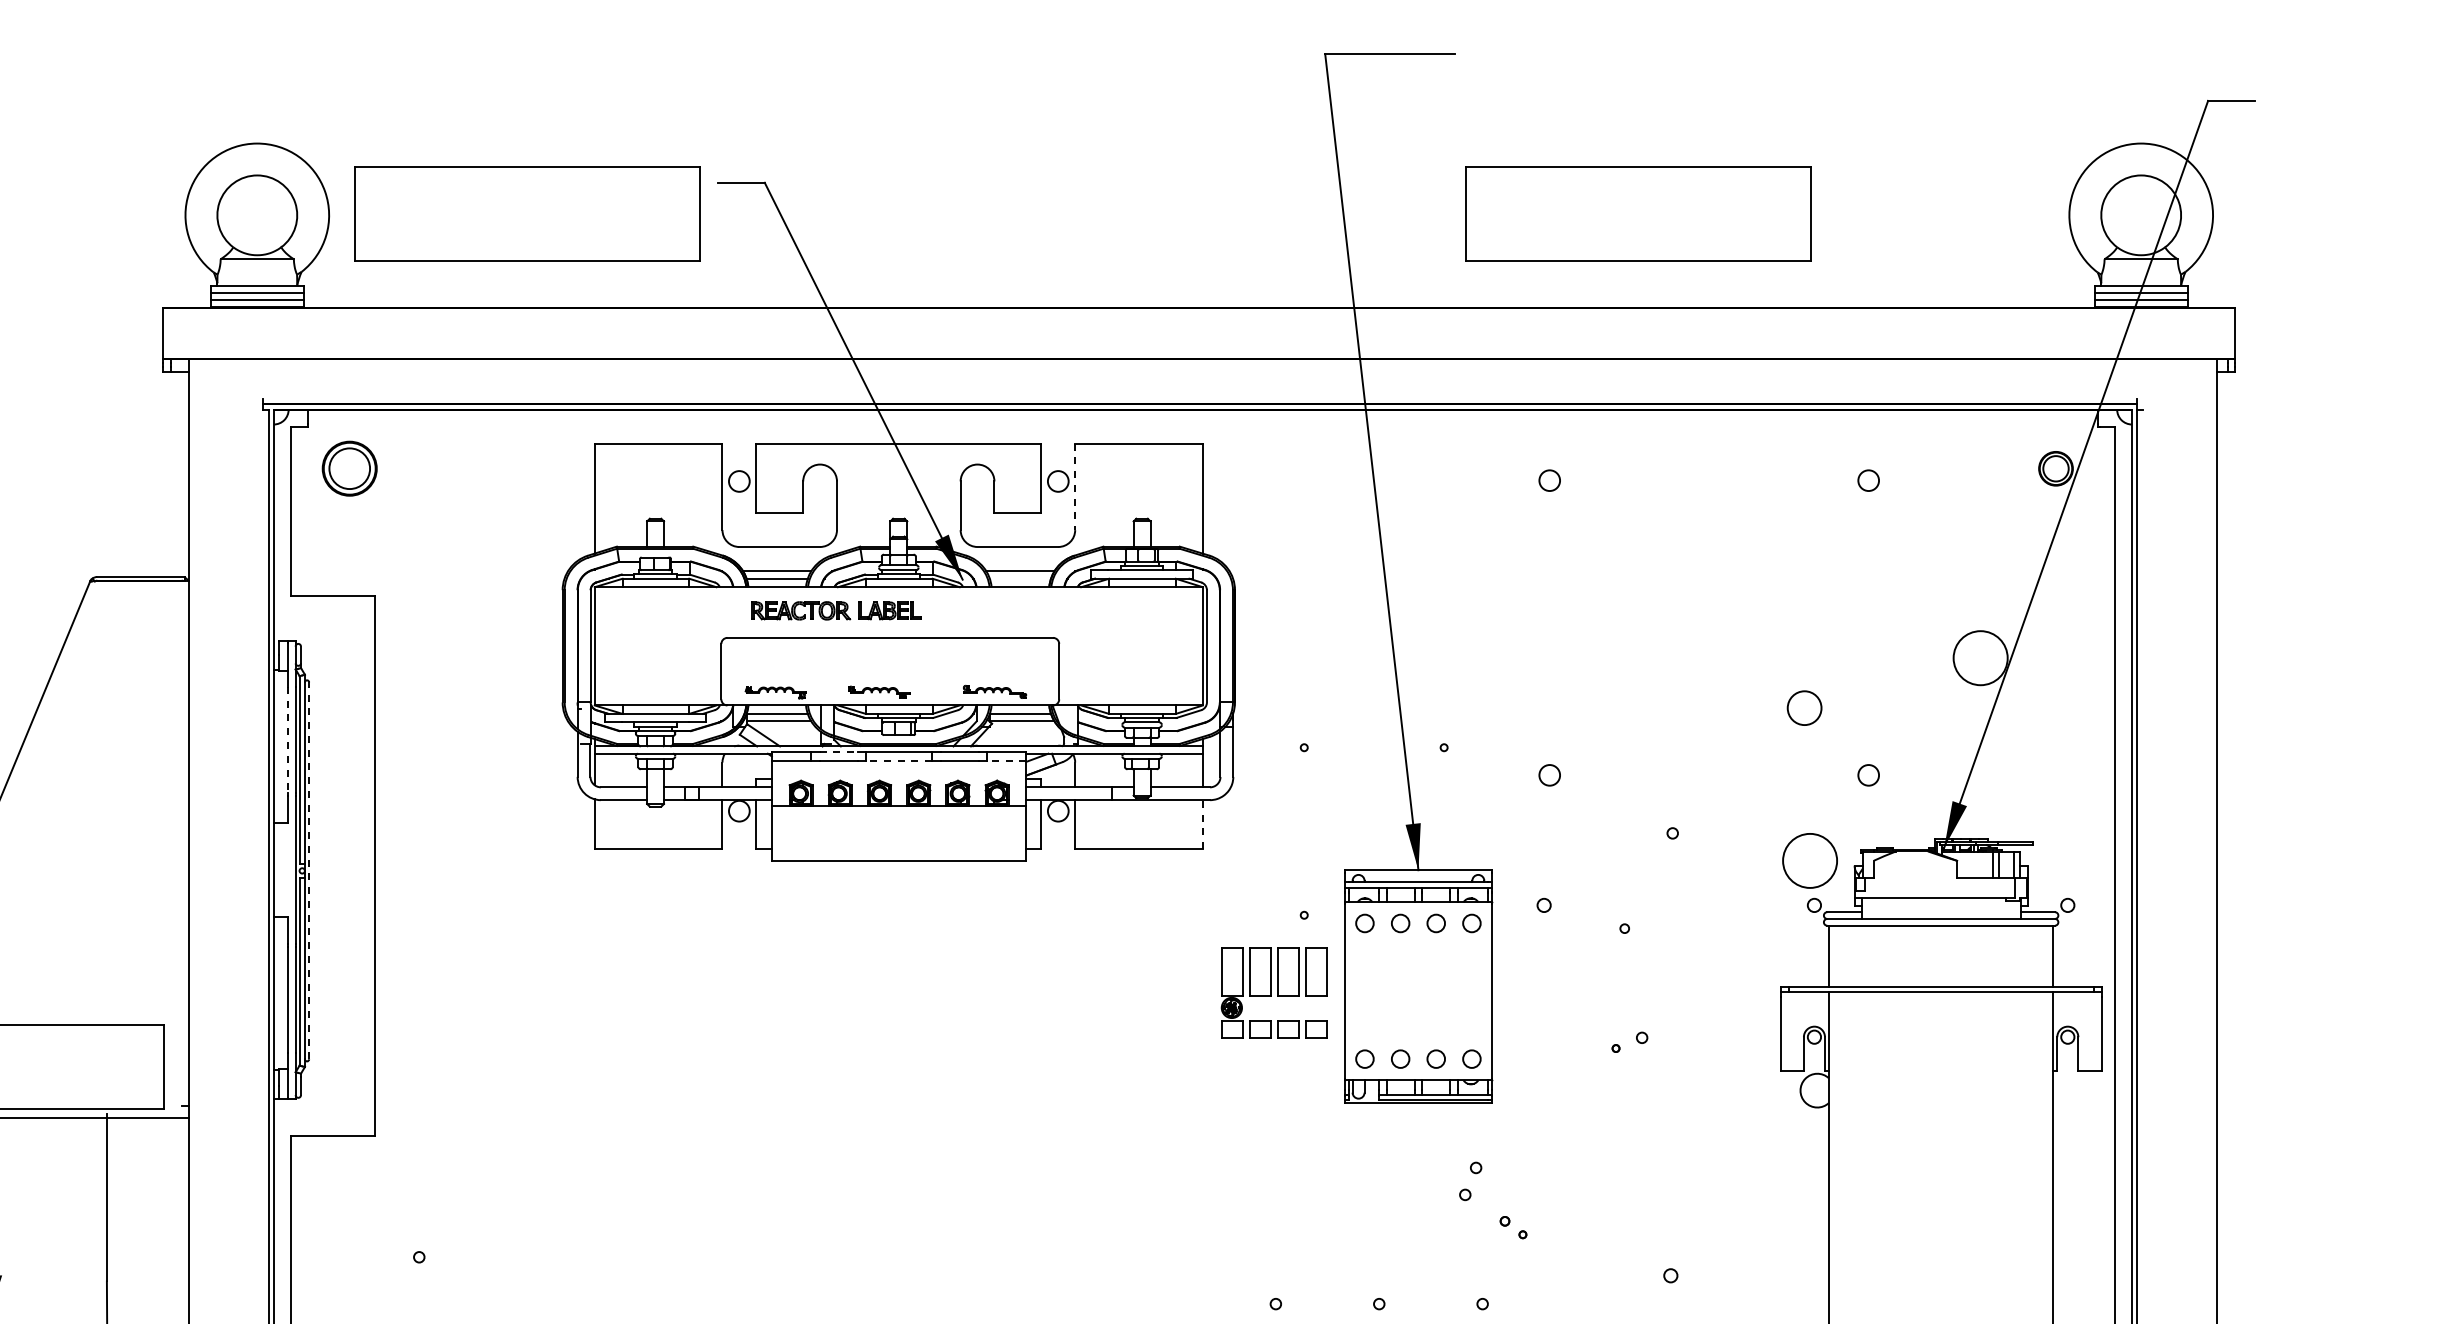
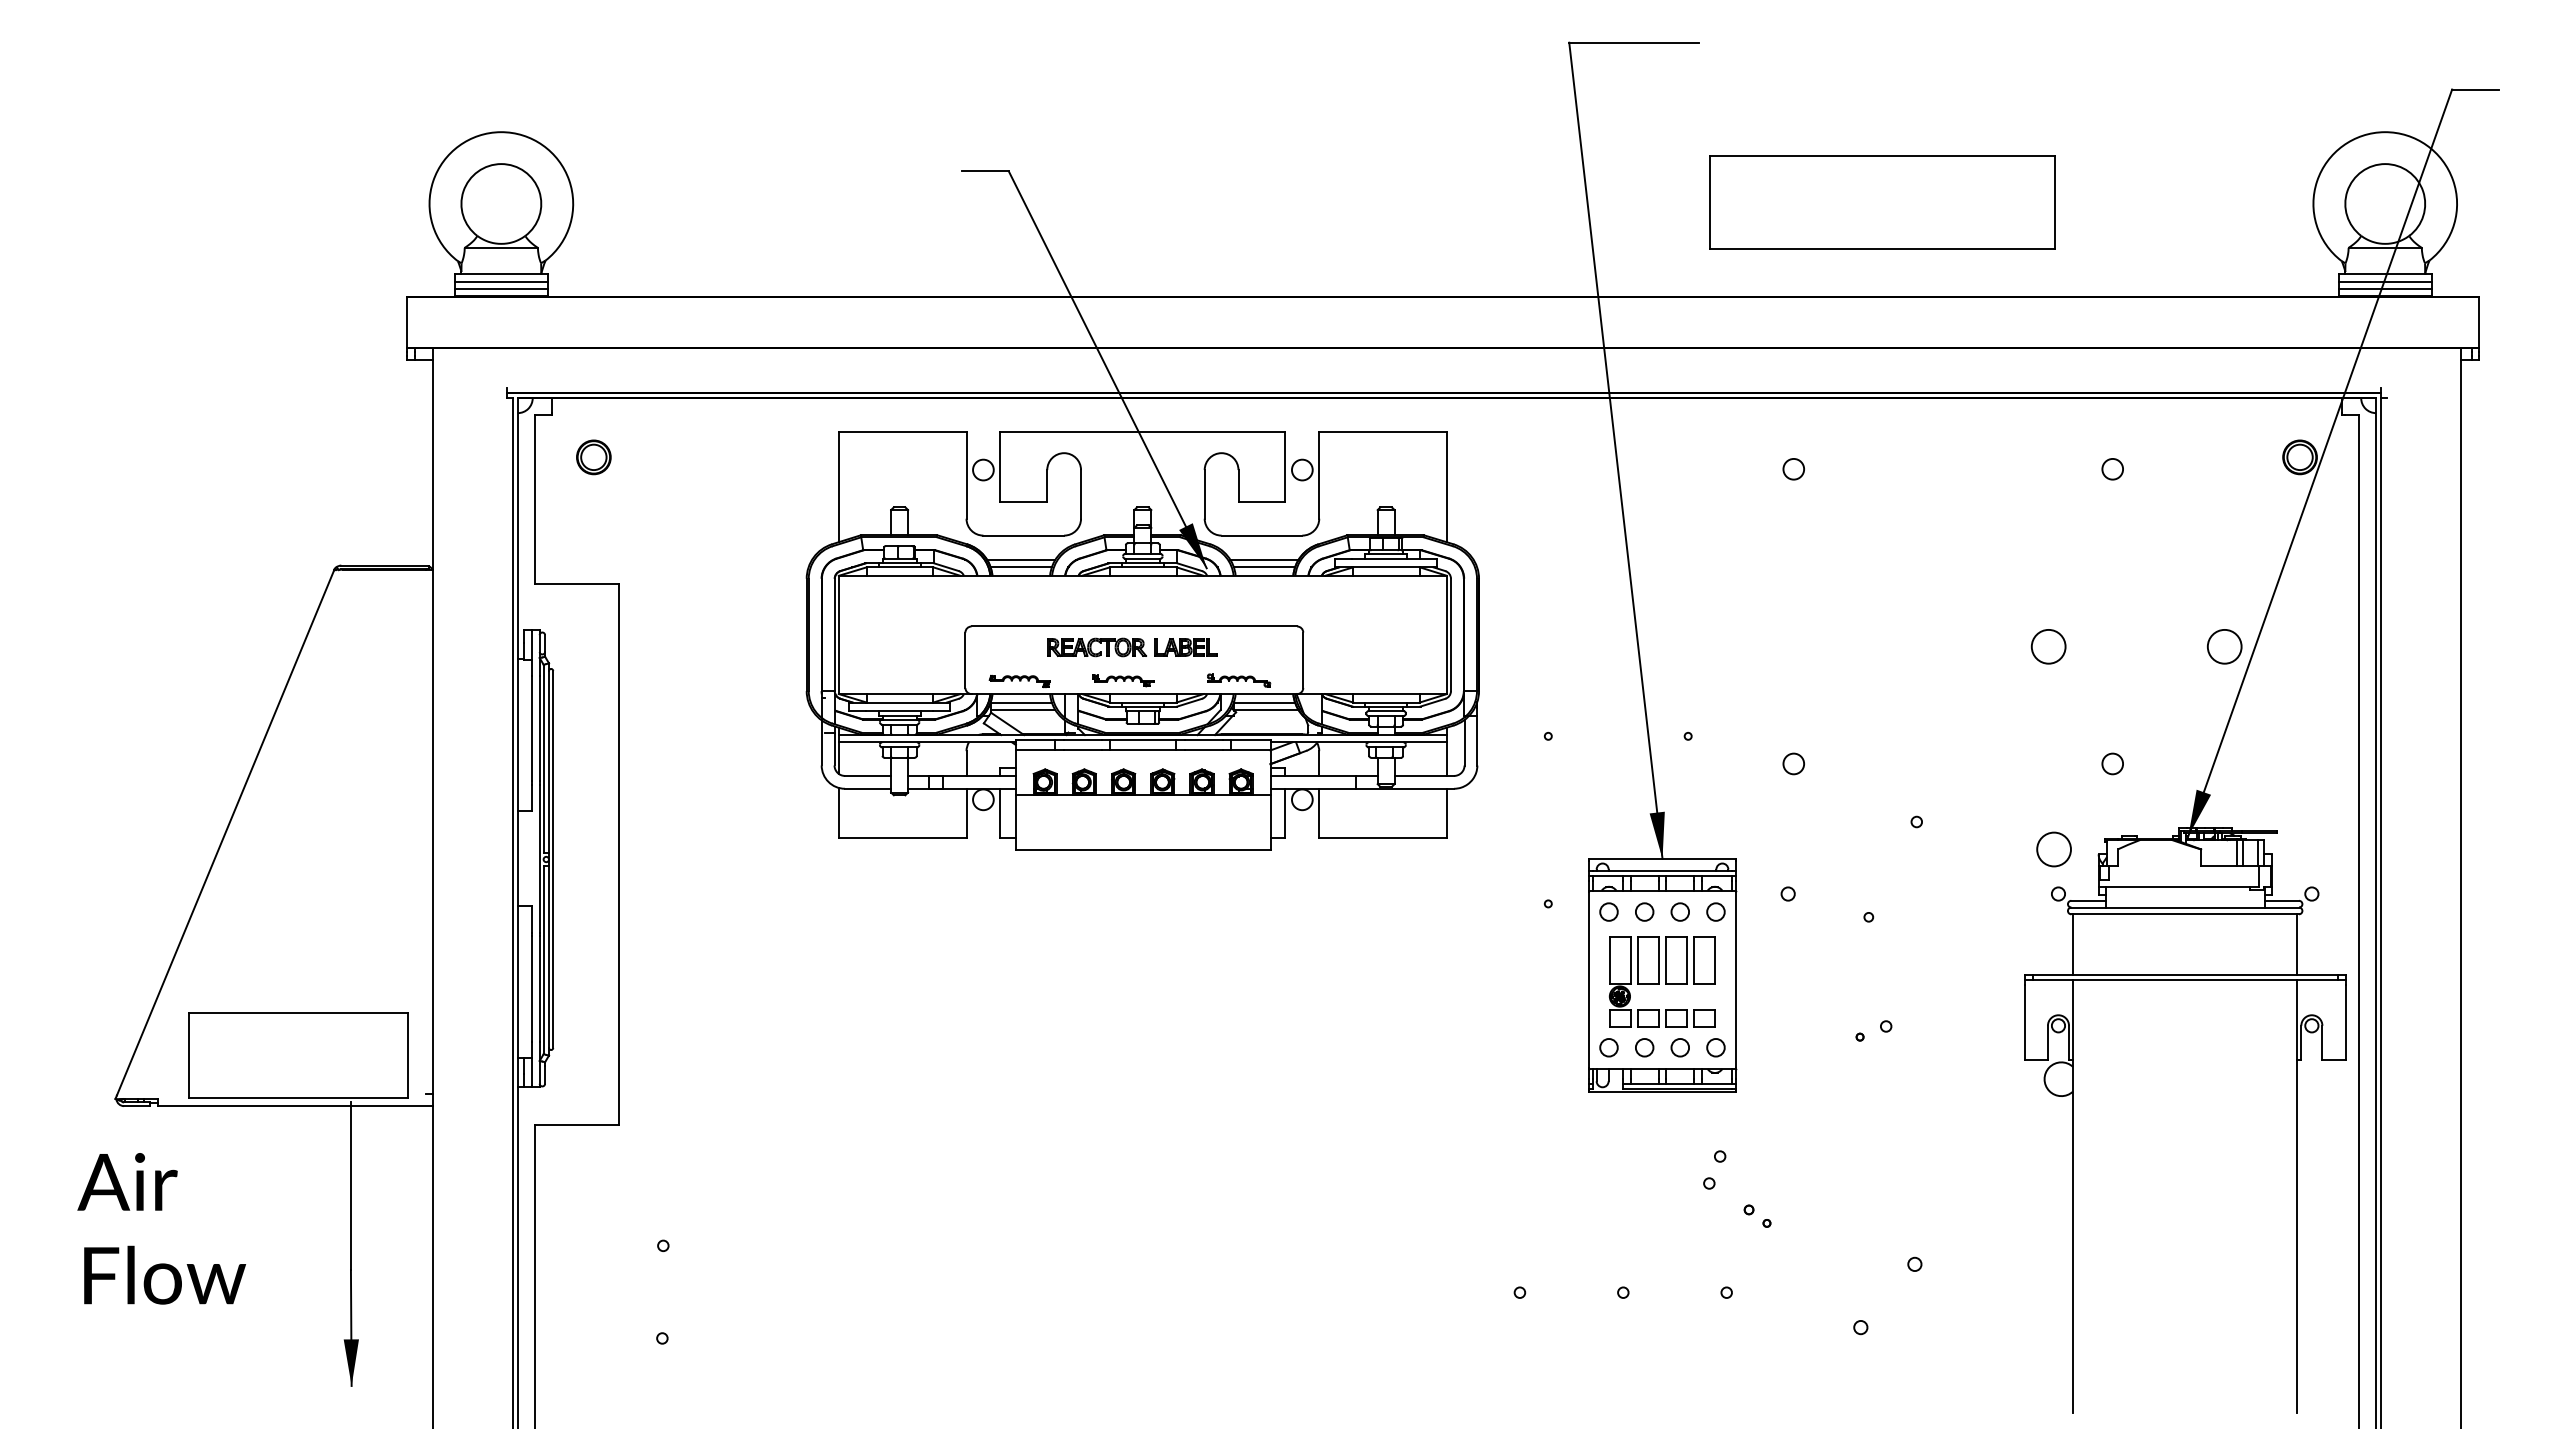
part: (527, 213) -> (771, 202), removed
part: (349, 468) -> (593, 457), size x0.62
line: (1075, 486) -> (1319, 475), dashed -> solid
line: (1020, 578) -> (1264, 567), added
part: (836, 610) -> (1132, 647), moved
circle: (1980, 657) -> (2224, 646), size x0.62
circle: (1804, 707) -> (2048, 646), moved
line: (287, 739) -> (531, 728), dashed -> solid
line: (839, 751) -> (1083, 740), dashed -> solid
line: (899, 761) -> (1143, 750), dashed -> solid
line: (1006, 761) -> (1250, 750), dashed -> solid
line: (1202, 823) -> (1446, 812), dashed -> solid
circle: (1809, 860) -> (2053, 849), size x0.62
line: (309, 869) -> (553, 858), dashed -> solid
part: (1273, 992) -> (1661, 981), moved

